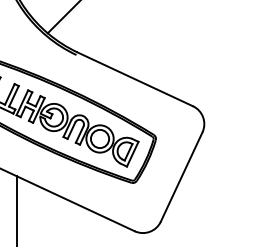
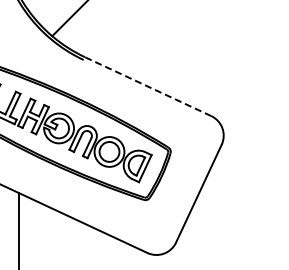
line: (135, 79) -> (148, 86), solid -> dashed

